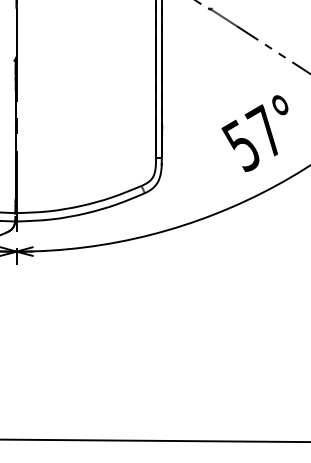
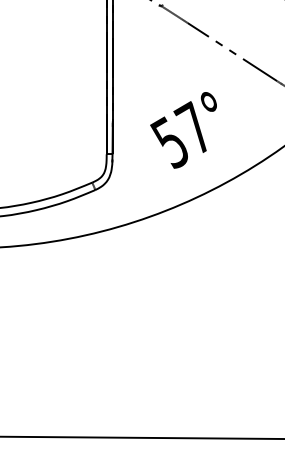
text: (254, 133) -> (183, 130), moved

